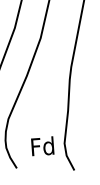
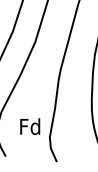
text: (43, 146) -> (30, 126), moved

